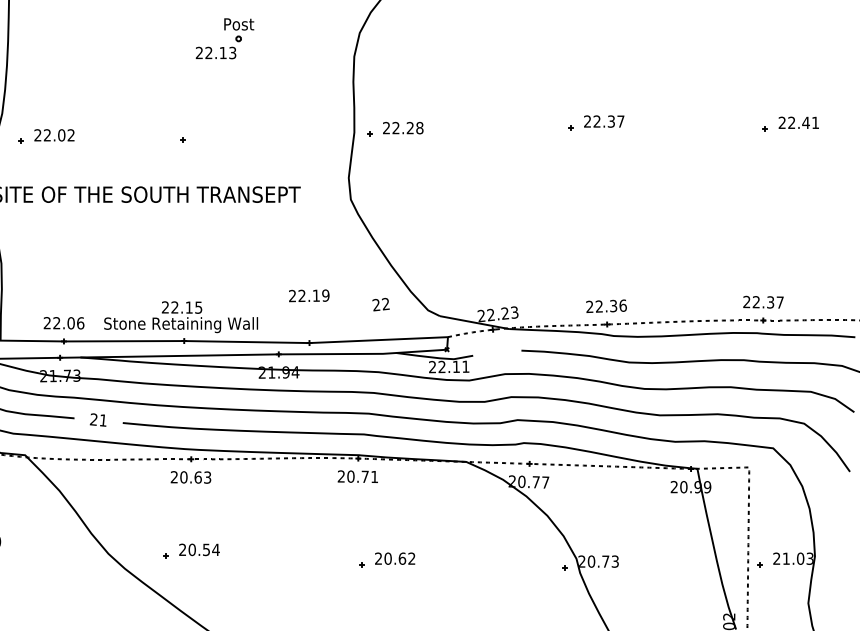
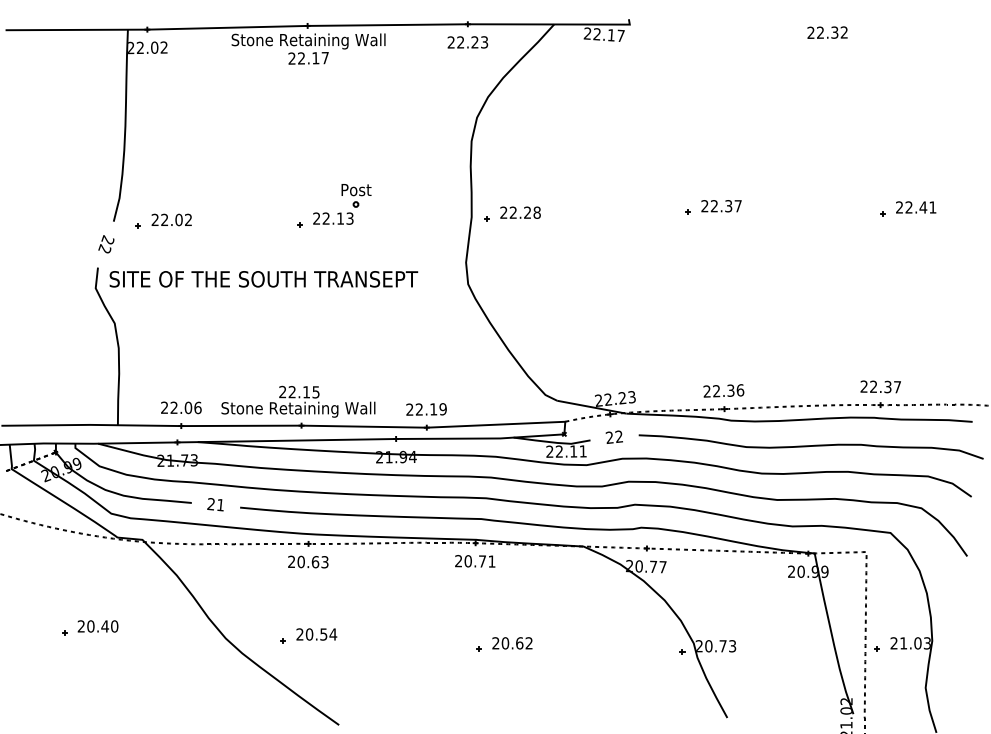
part: (224, 46) -> (341, 212), moved
text: (309, 295) -> (426, 409), moved
text: (380, 303) -> (613, 436), moved

